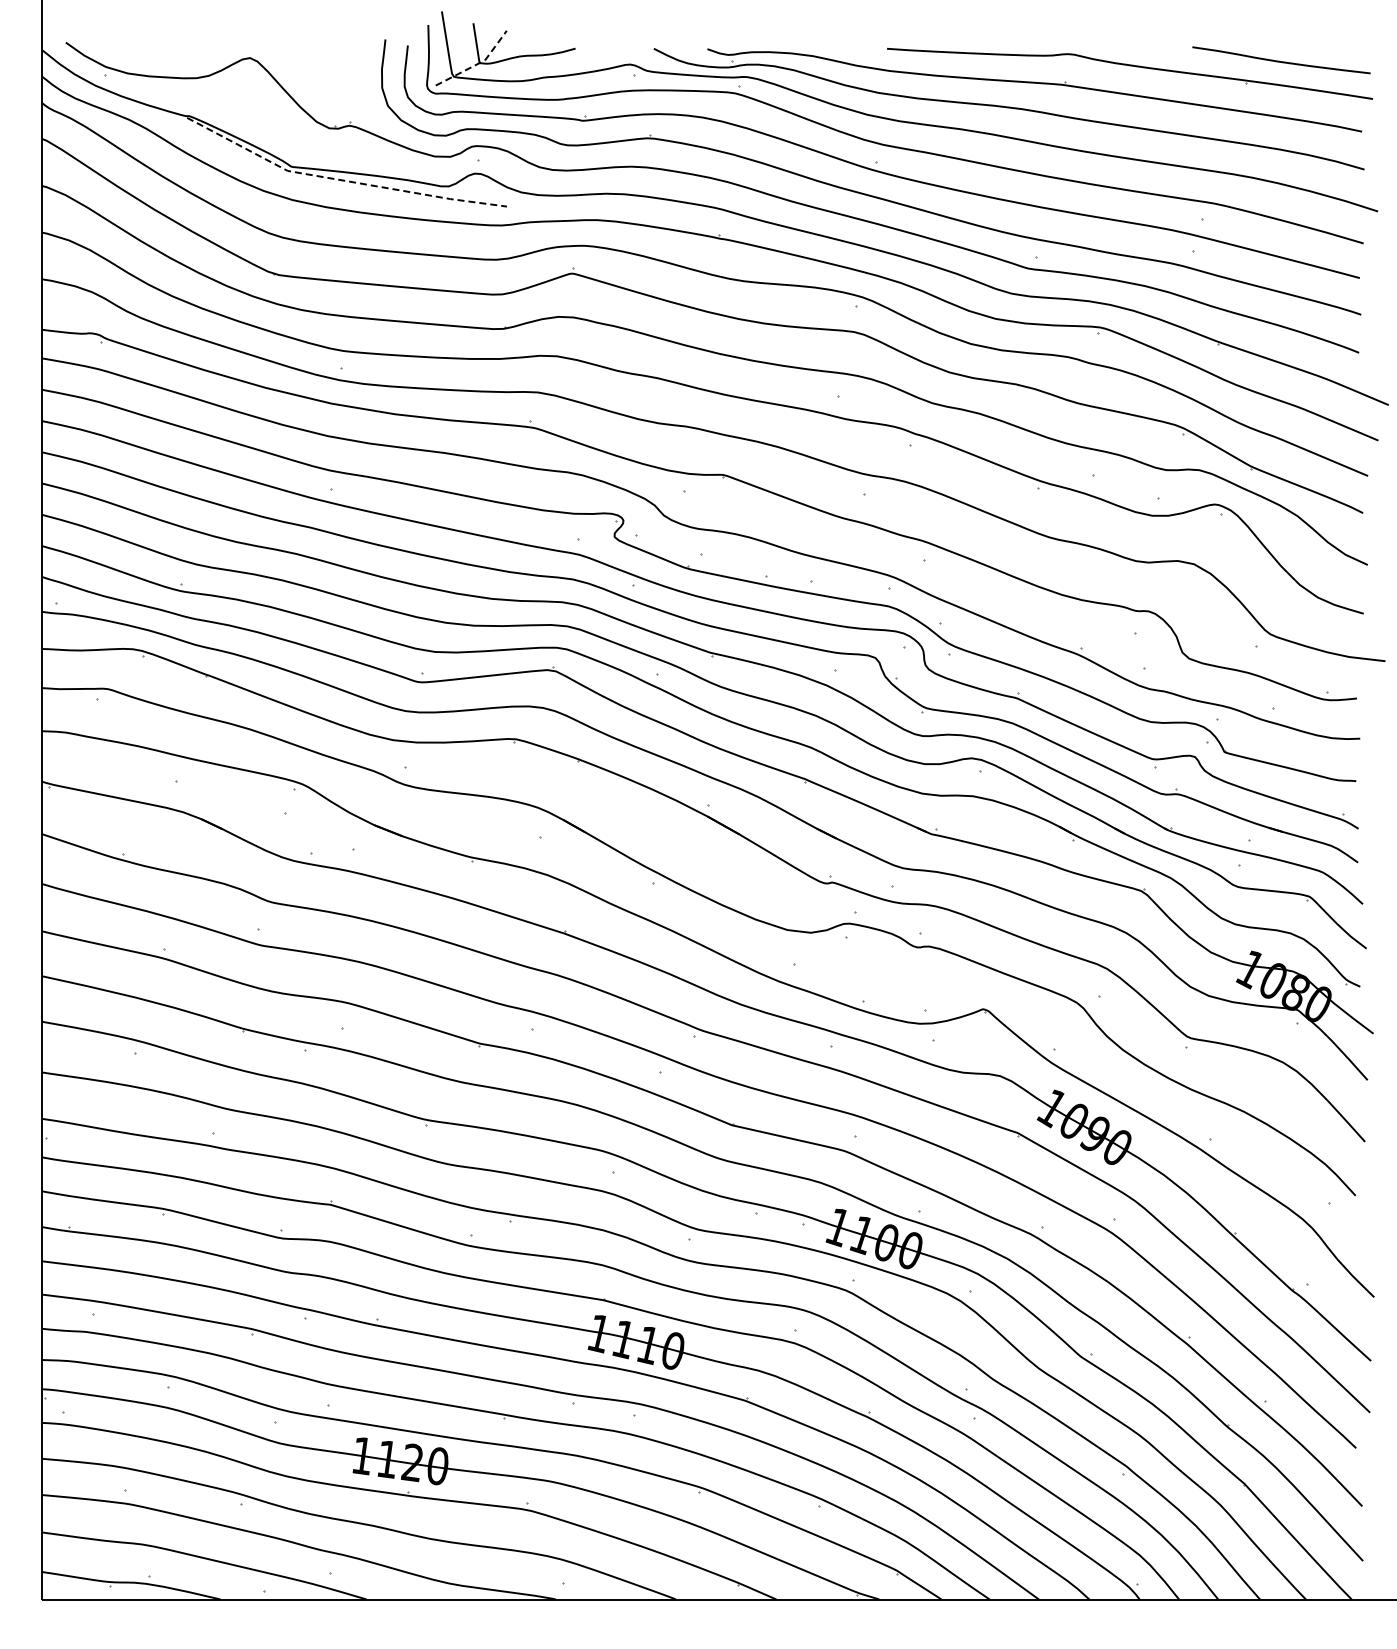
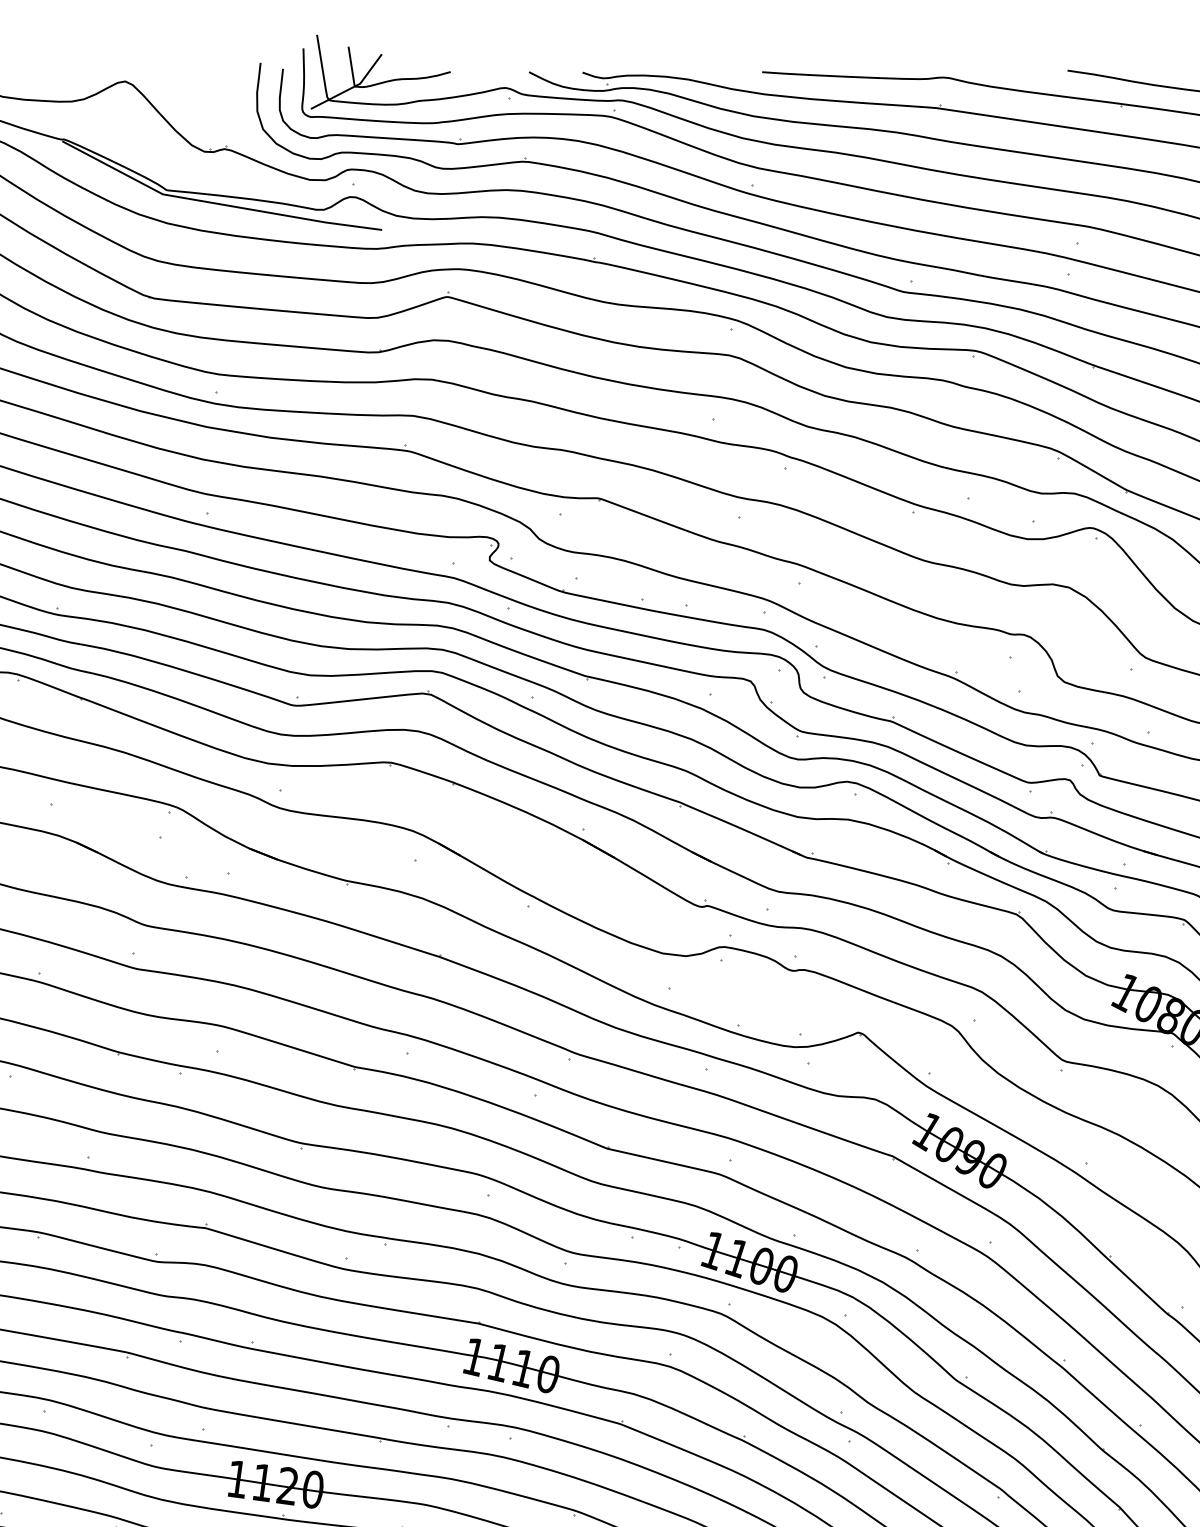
line: (477, 64) -> (352, 87), dashed -> solid
line: (341, 180) -> (216, 203), dashed -> solid

